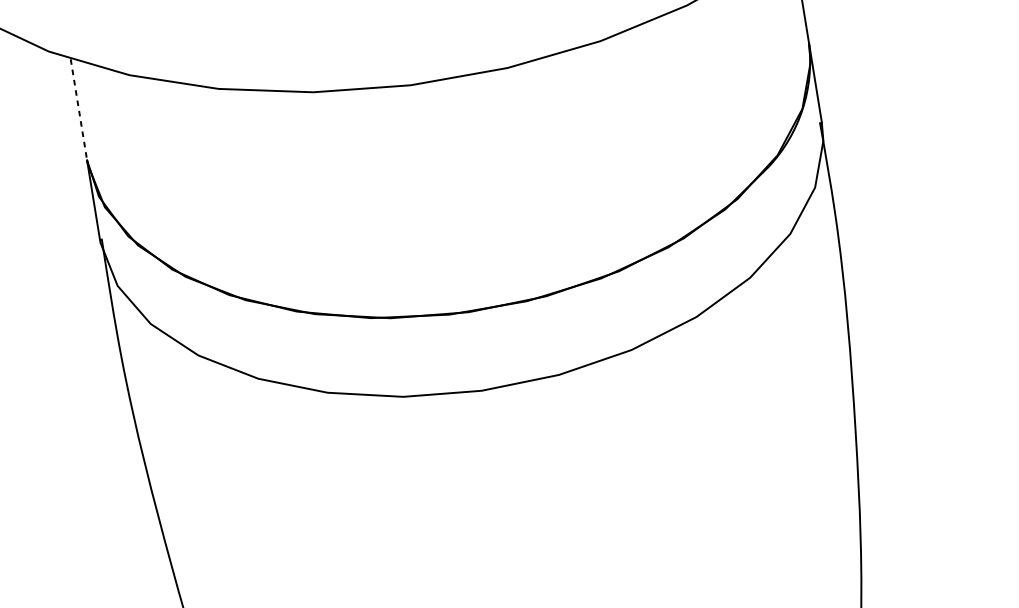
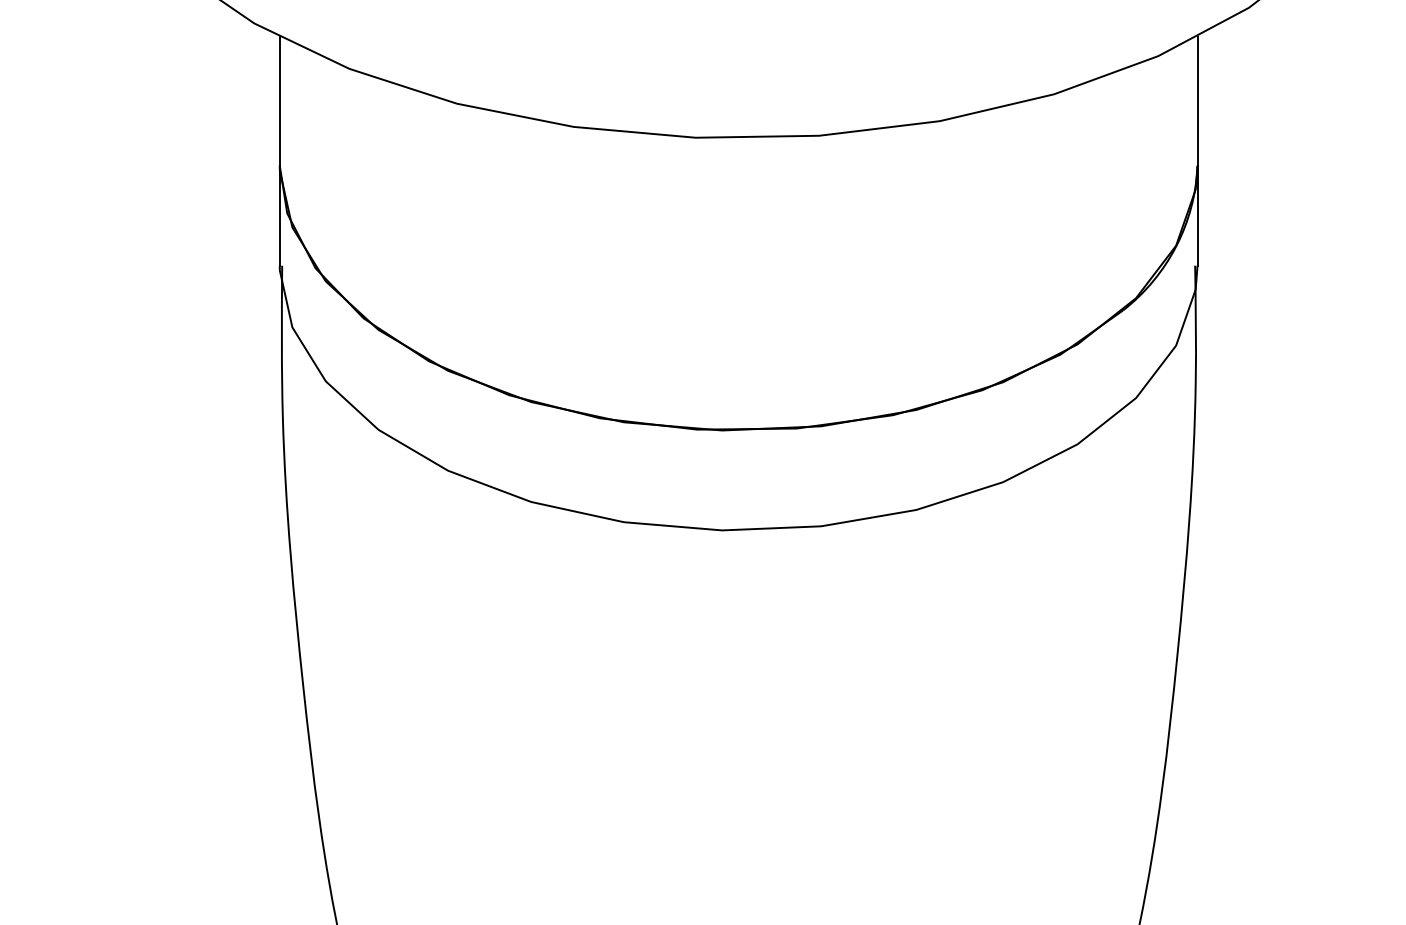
line: (78, 110) -> (279, 102), dashed -> solid

